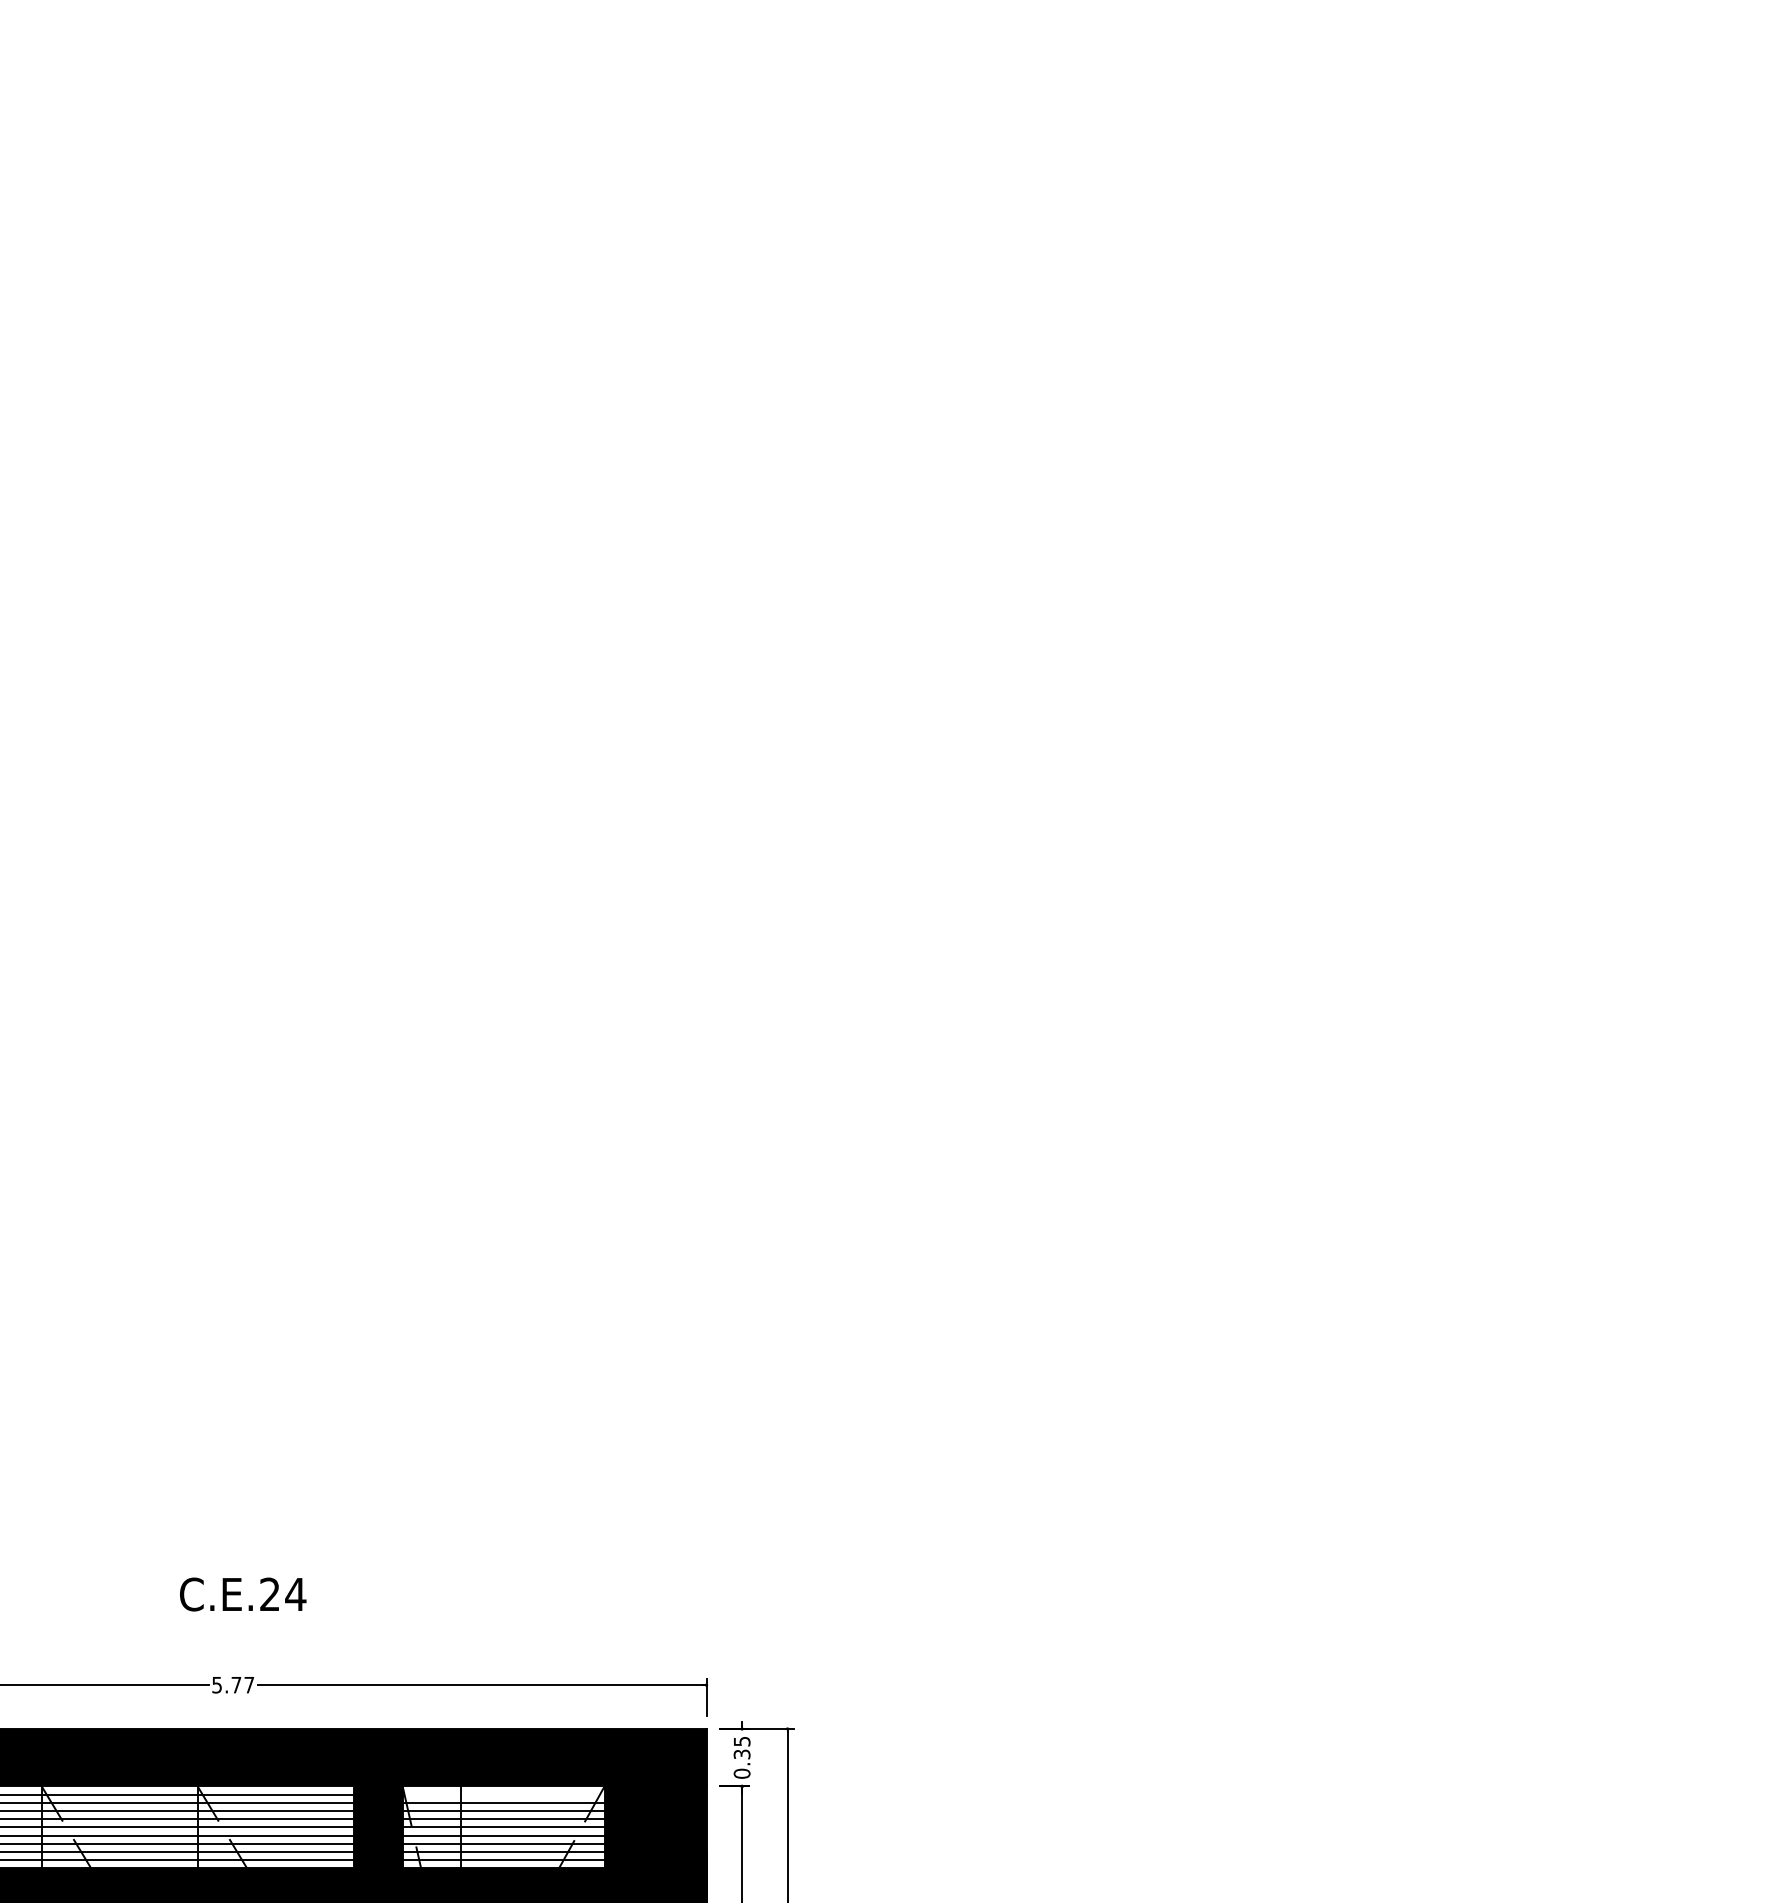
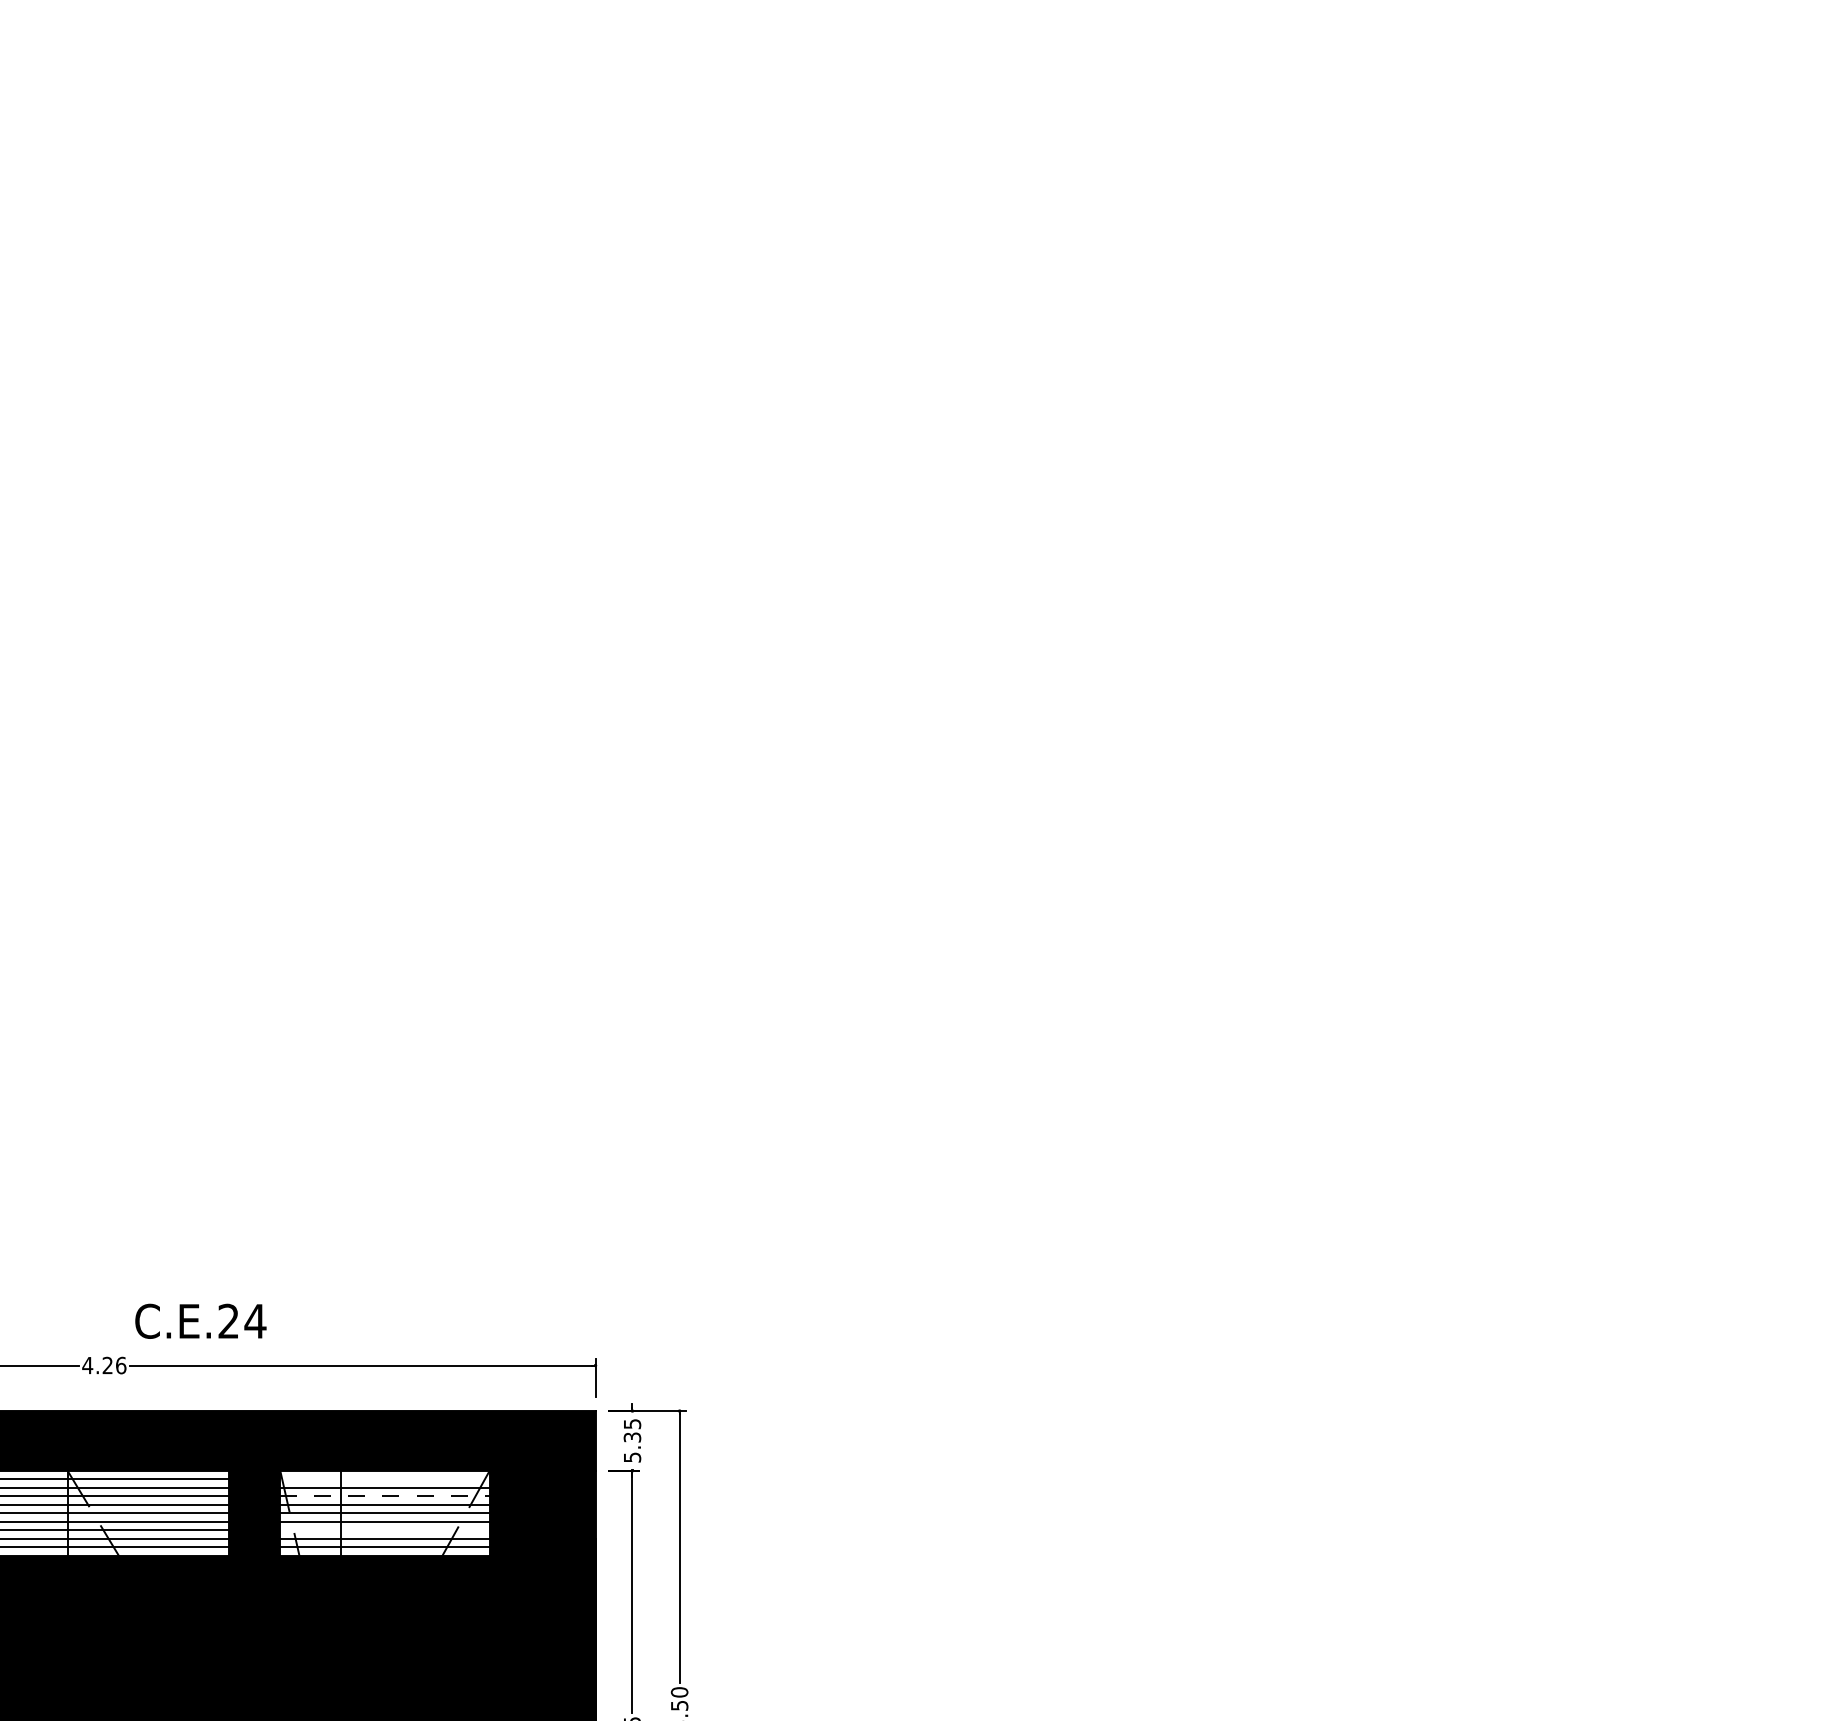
text: (243, 1594) -> (201, 1321), moved
text: (232, 1684) -> (103, 1364), 5.77 -> 4.26
text: (741, 1773) -> (631, 1457), 0.35 -> 5.35
line: (503, 1811) -> (384, 1496), solid -> dashed
line: (503, 1843) -> (384, 1529), removed

